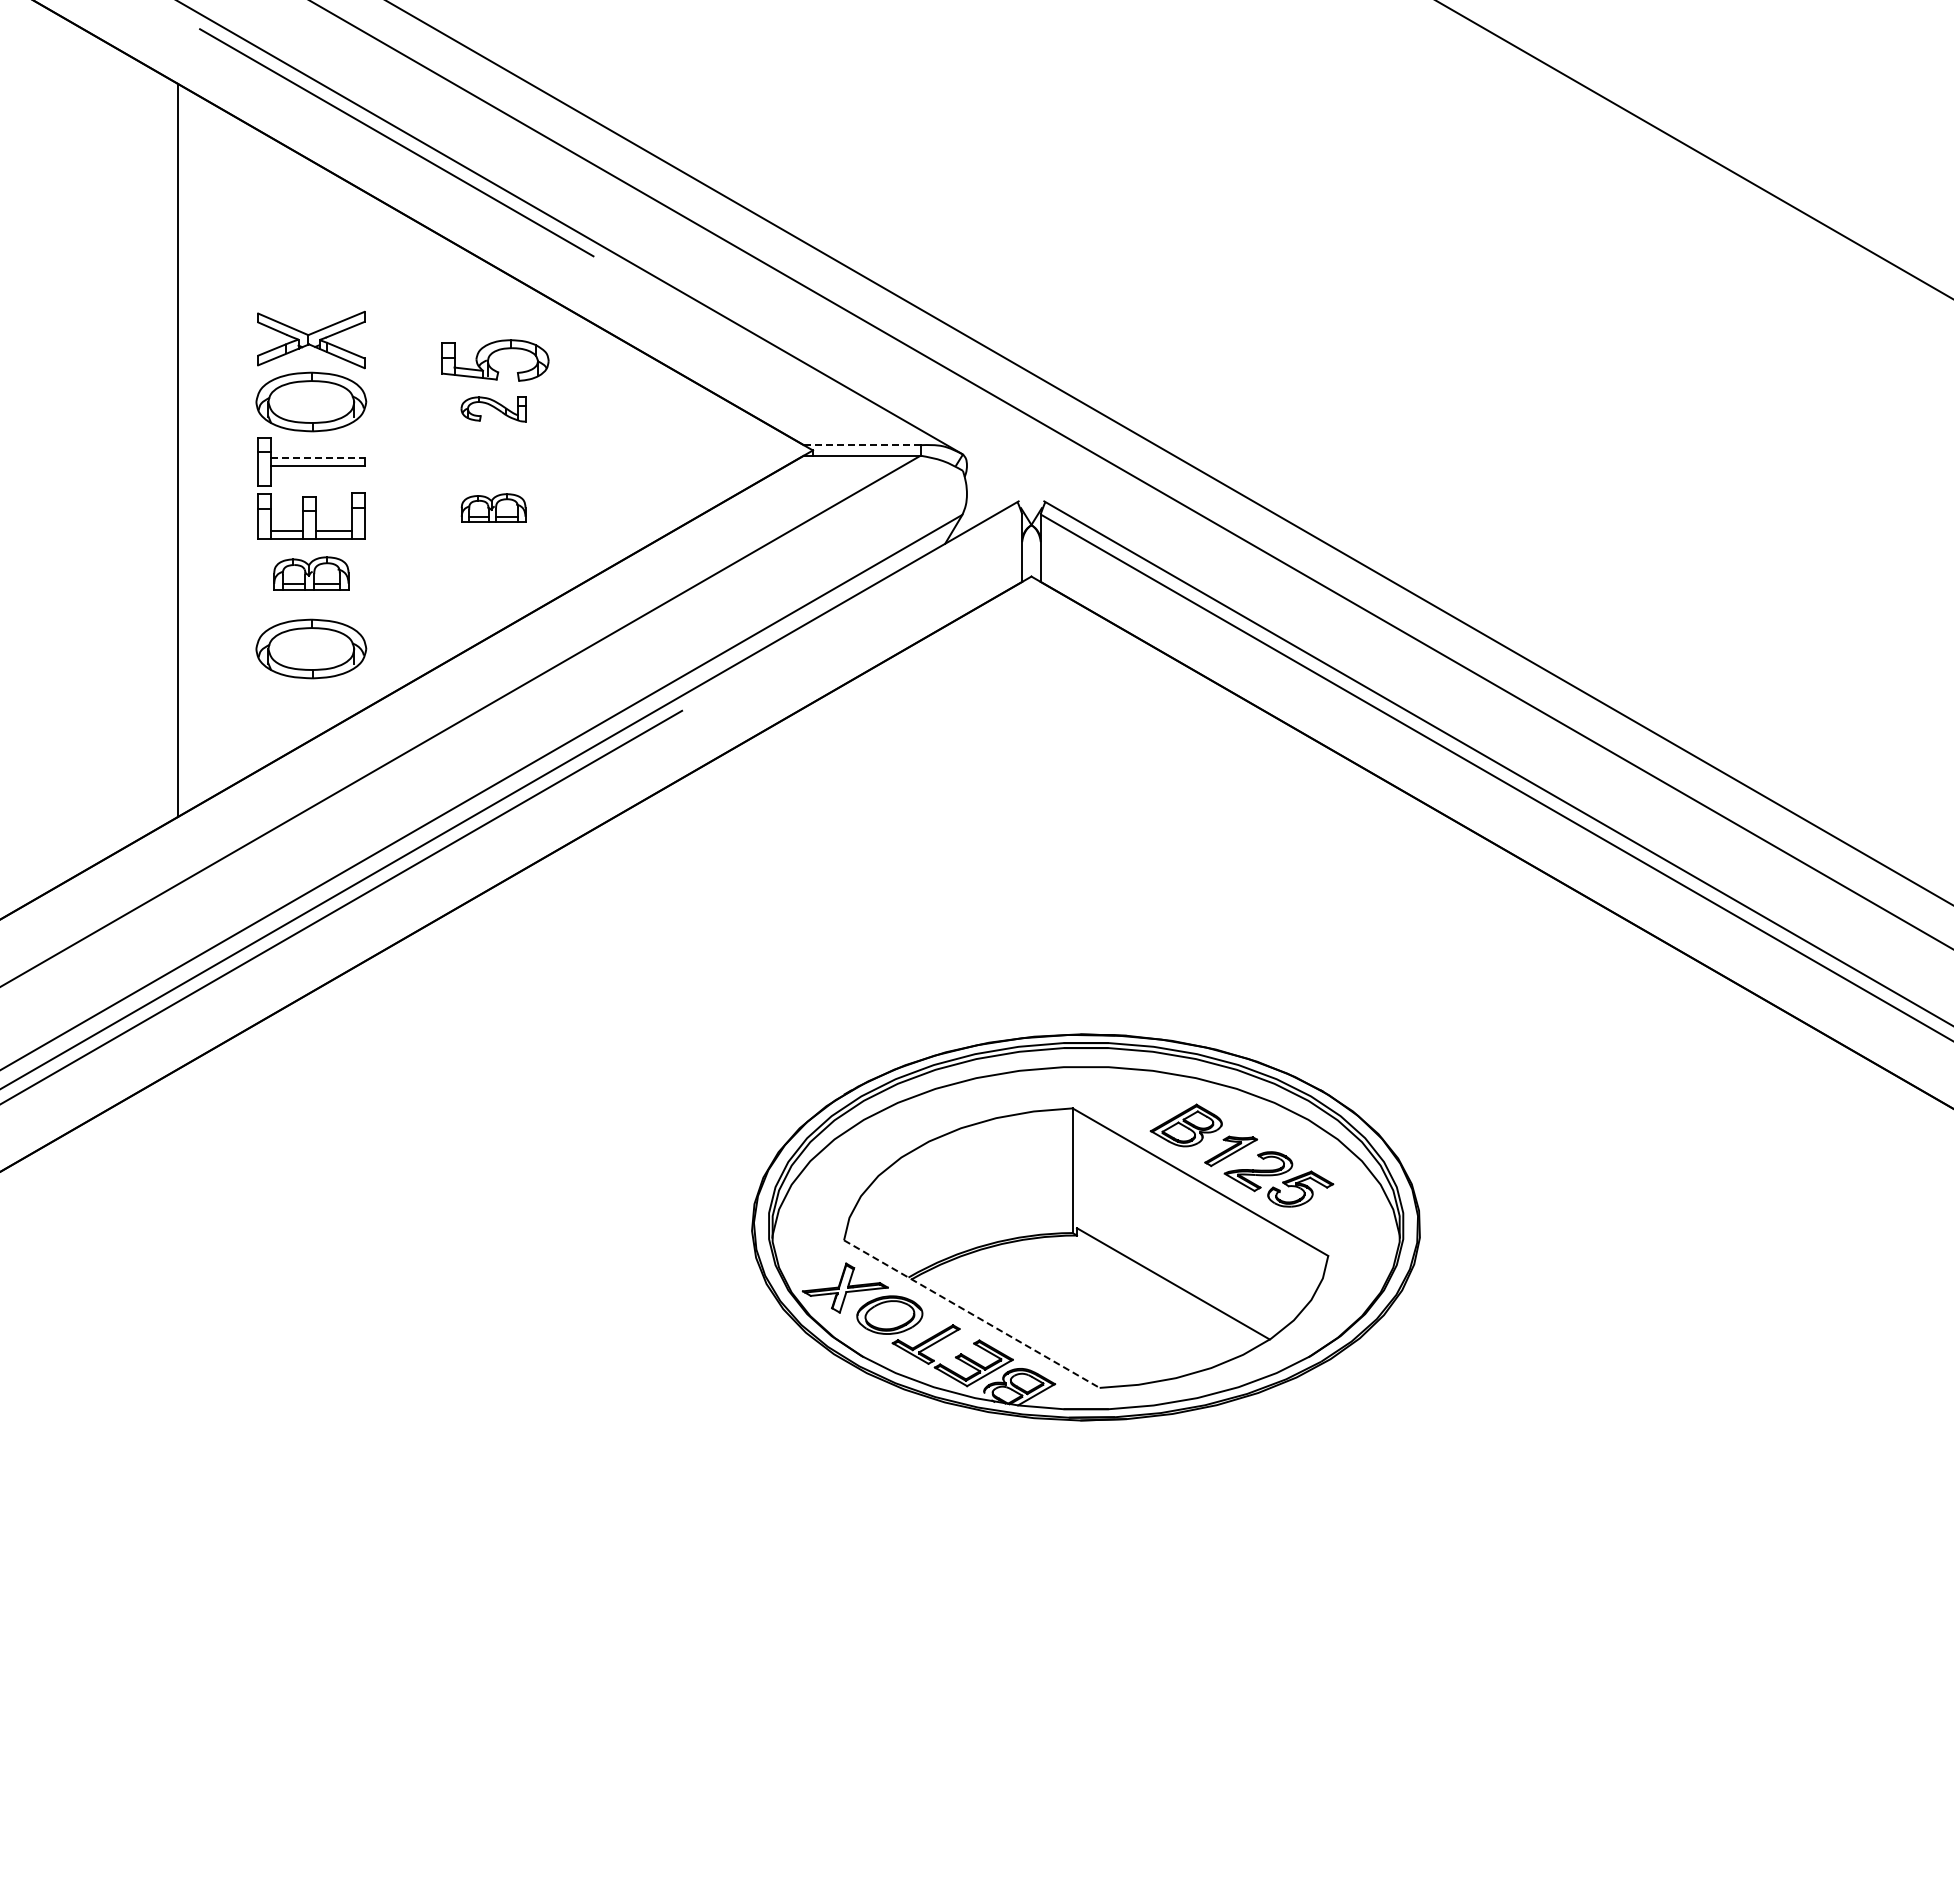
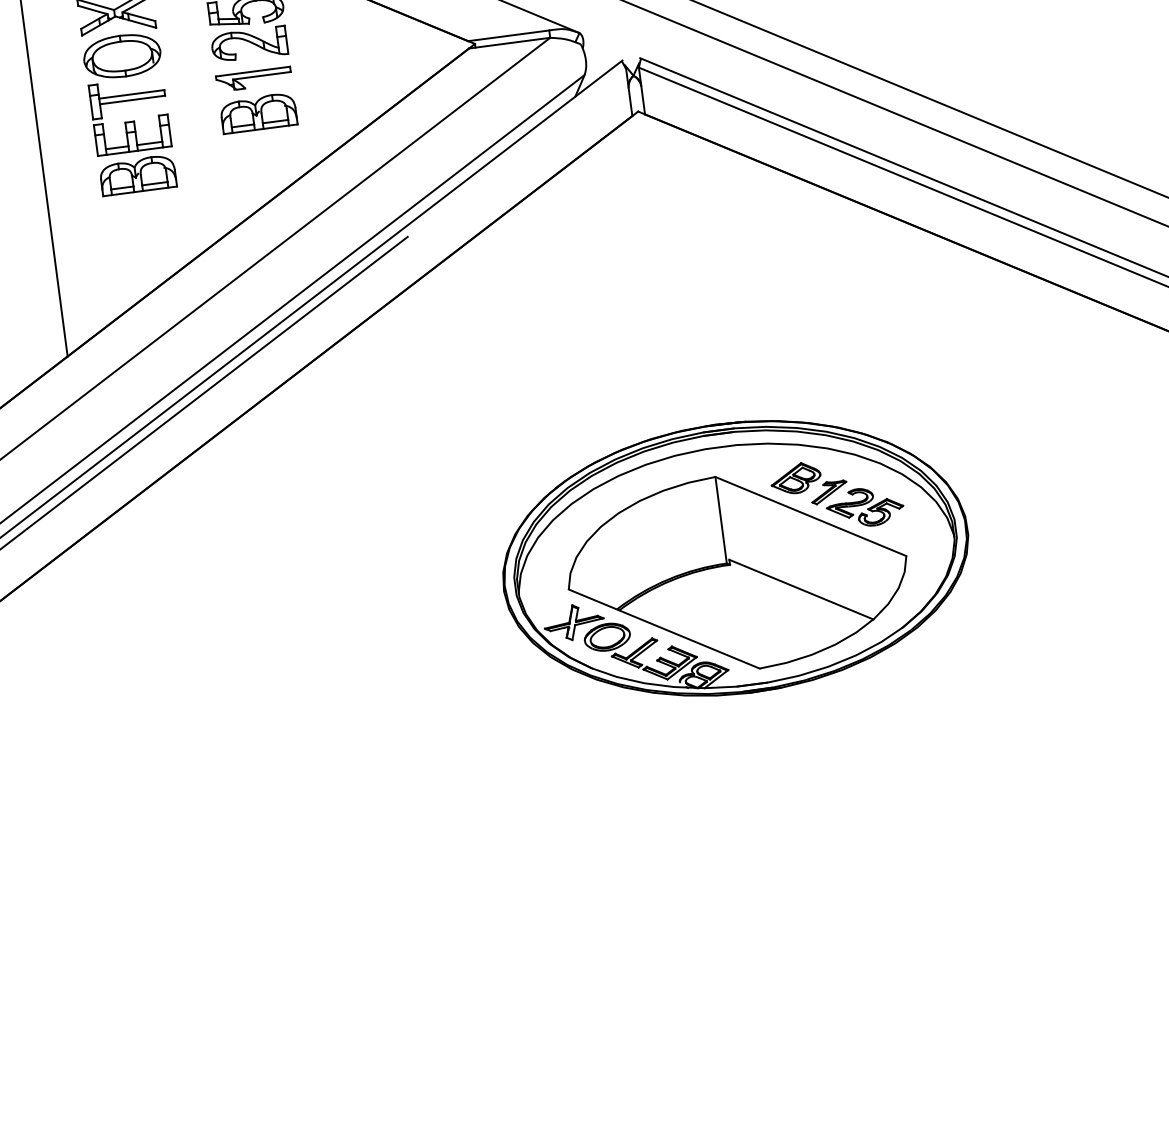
part: (493, 409) -> (249, 44), size x1.67
line: (862, 445) -> (508, 36), dashed -> solid
line: (317, 457) -> (131, 94), dashed -> solid
part: (493, 459) -> (254, 79), added
part: (493, 507) -> (258, 112), size x1.67
part: (311, 573) -> (138, 175), size x1.43
part: (311, 648) -> (144, 227), removed
line: (971, 1314) -> (664, 629), dashed -> solid

